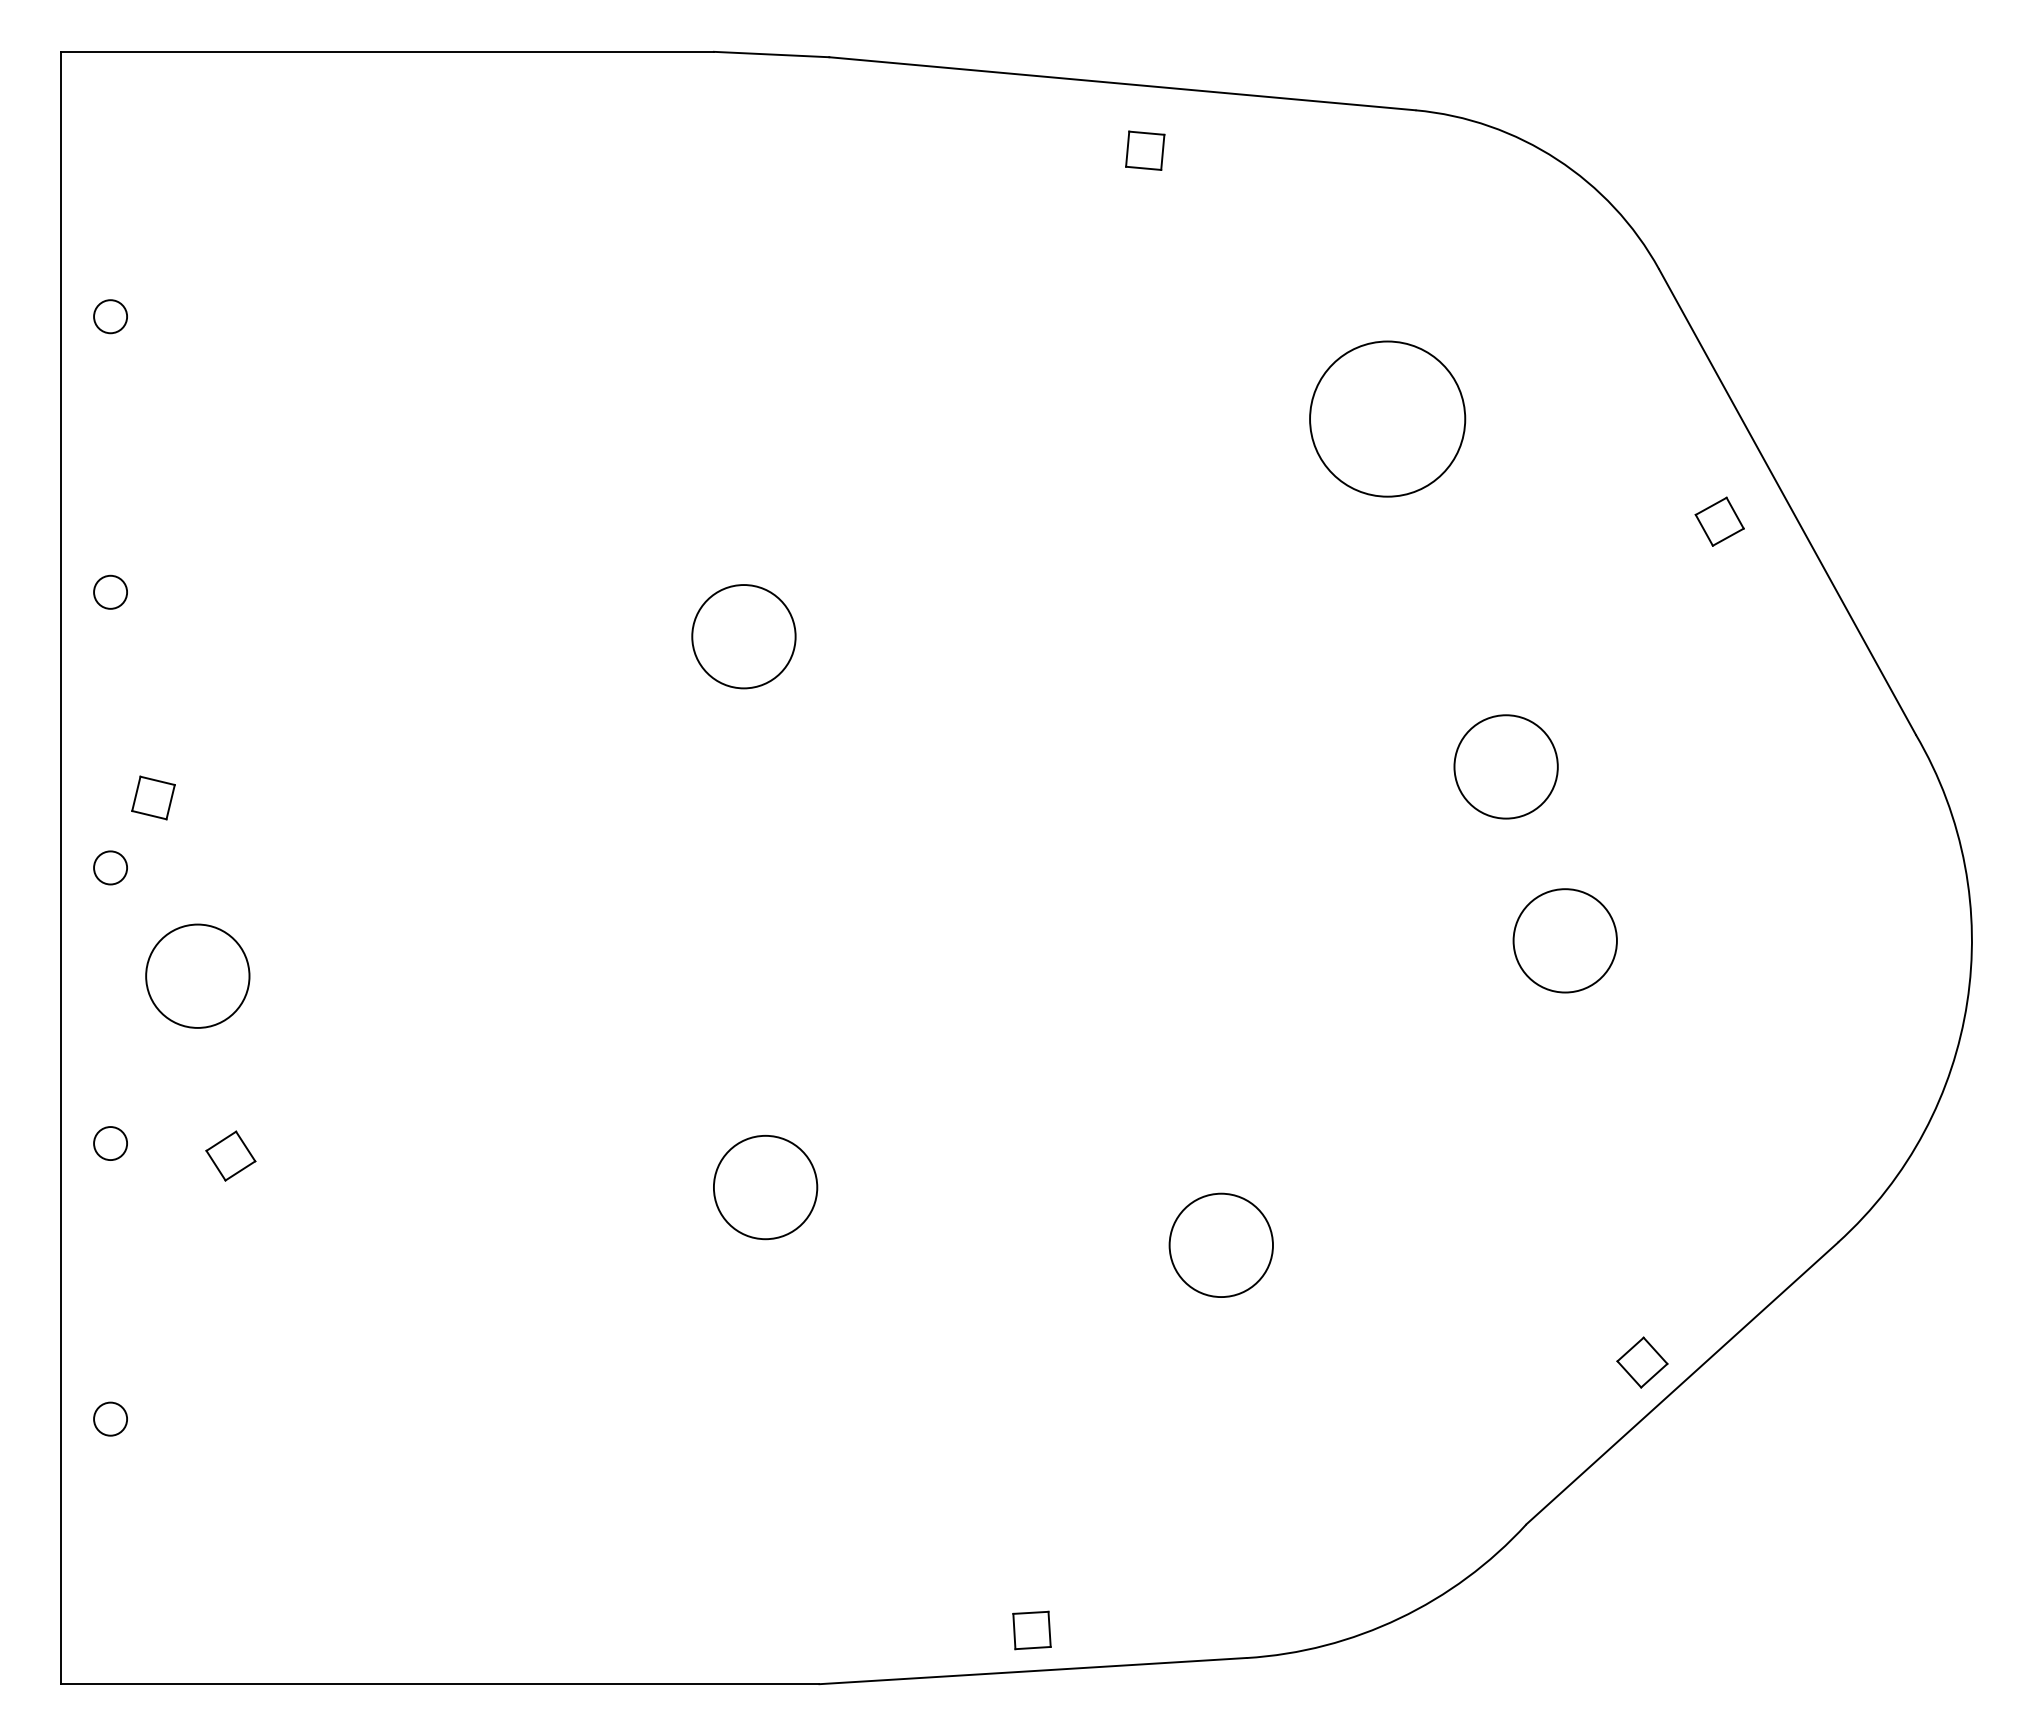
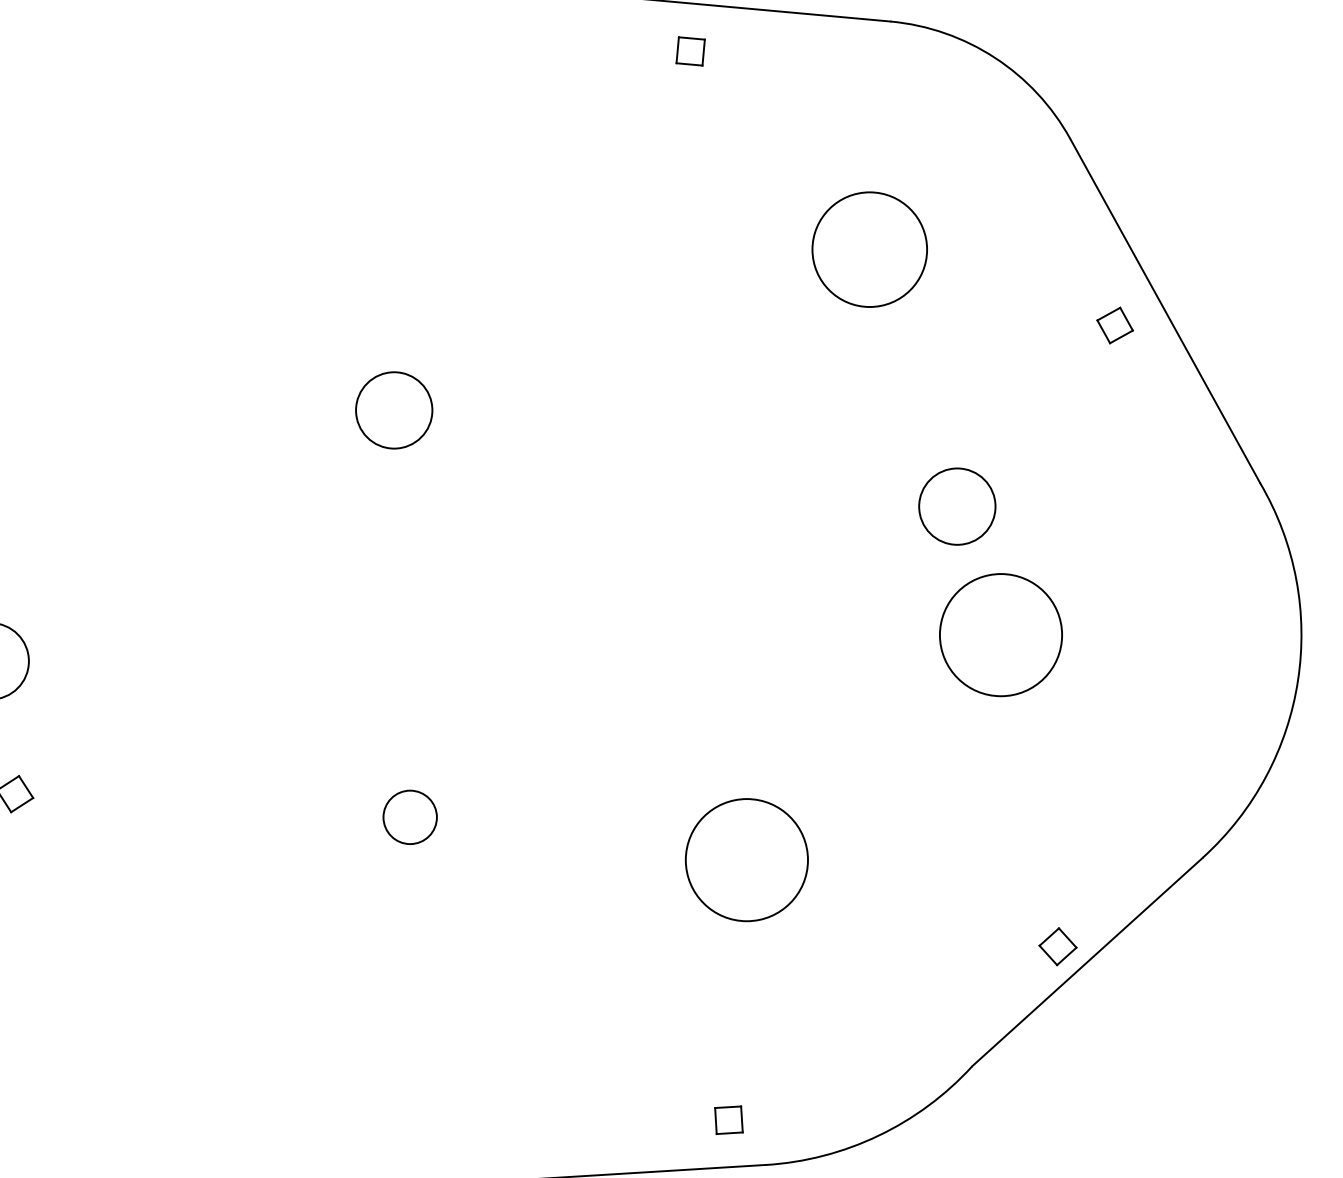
circle: (1564, 940) -> (1000, 634), size x1.6
circle: (765, 1187) -> (410, 817), size x0.7
circle: (1220, 1245) -> (746, 860), size x1.6
part: (1031, 1630) -> (728, 1120), moved

